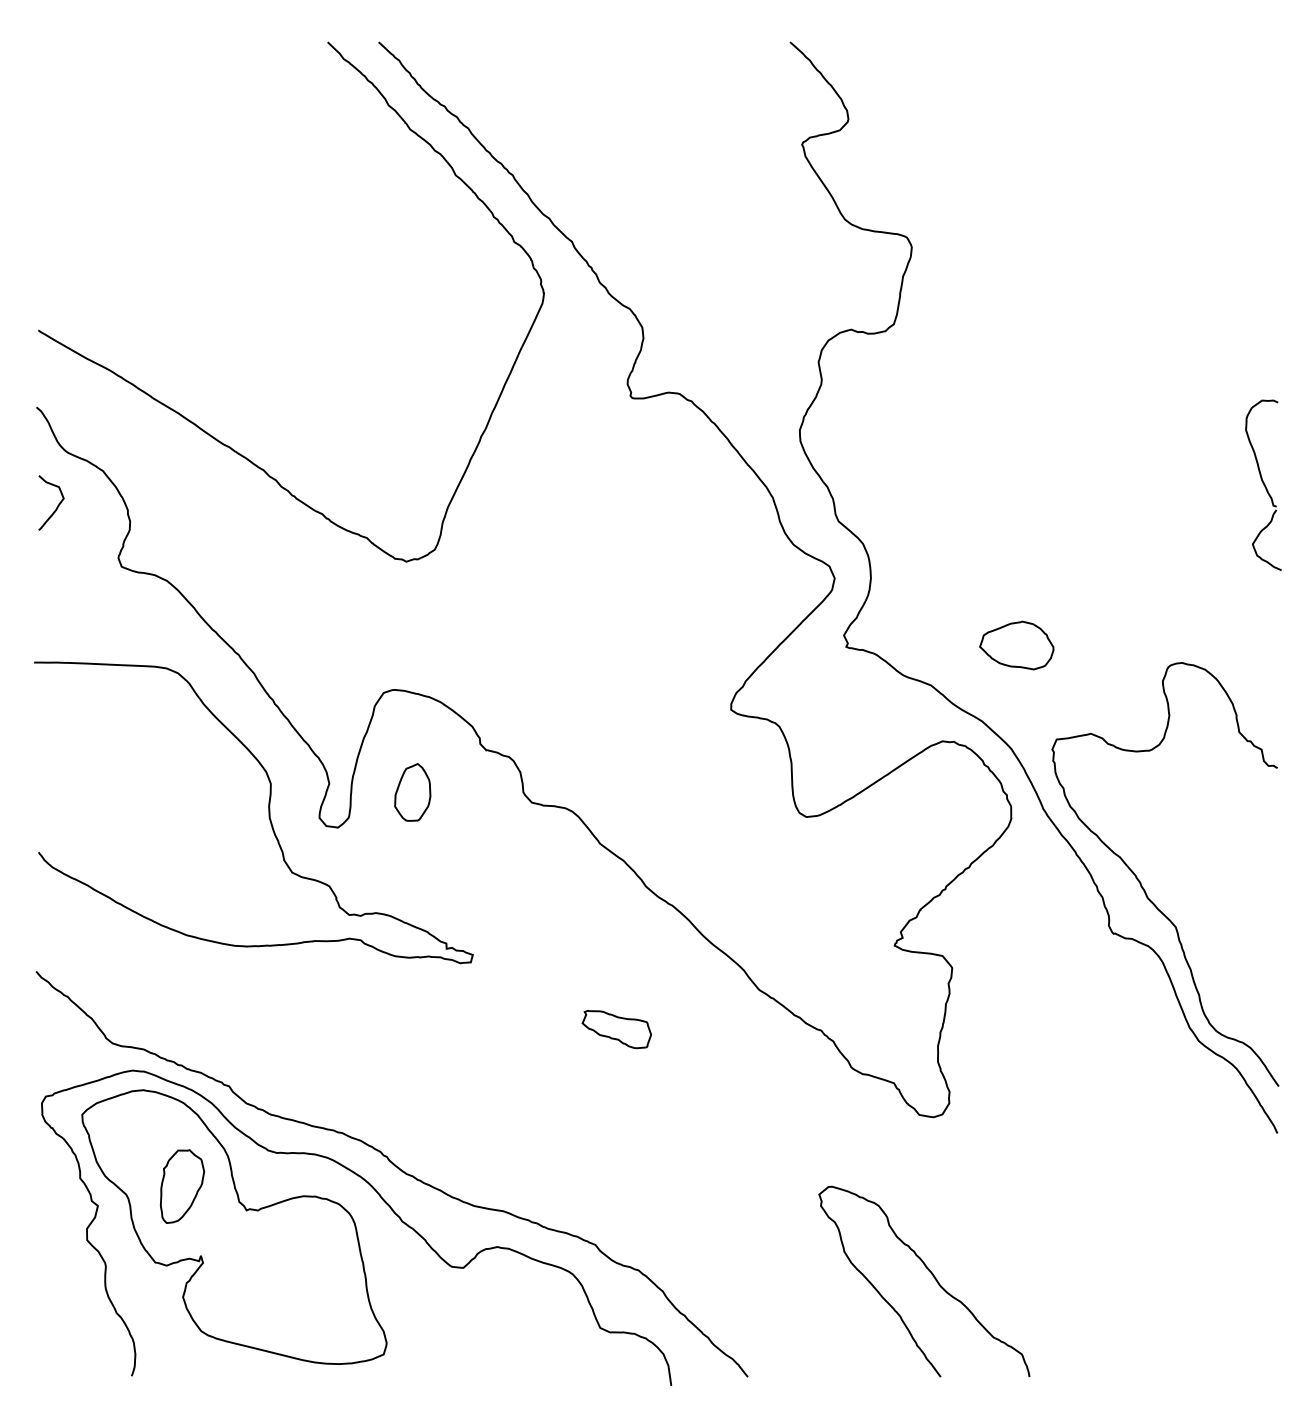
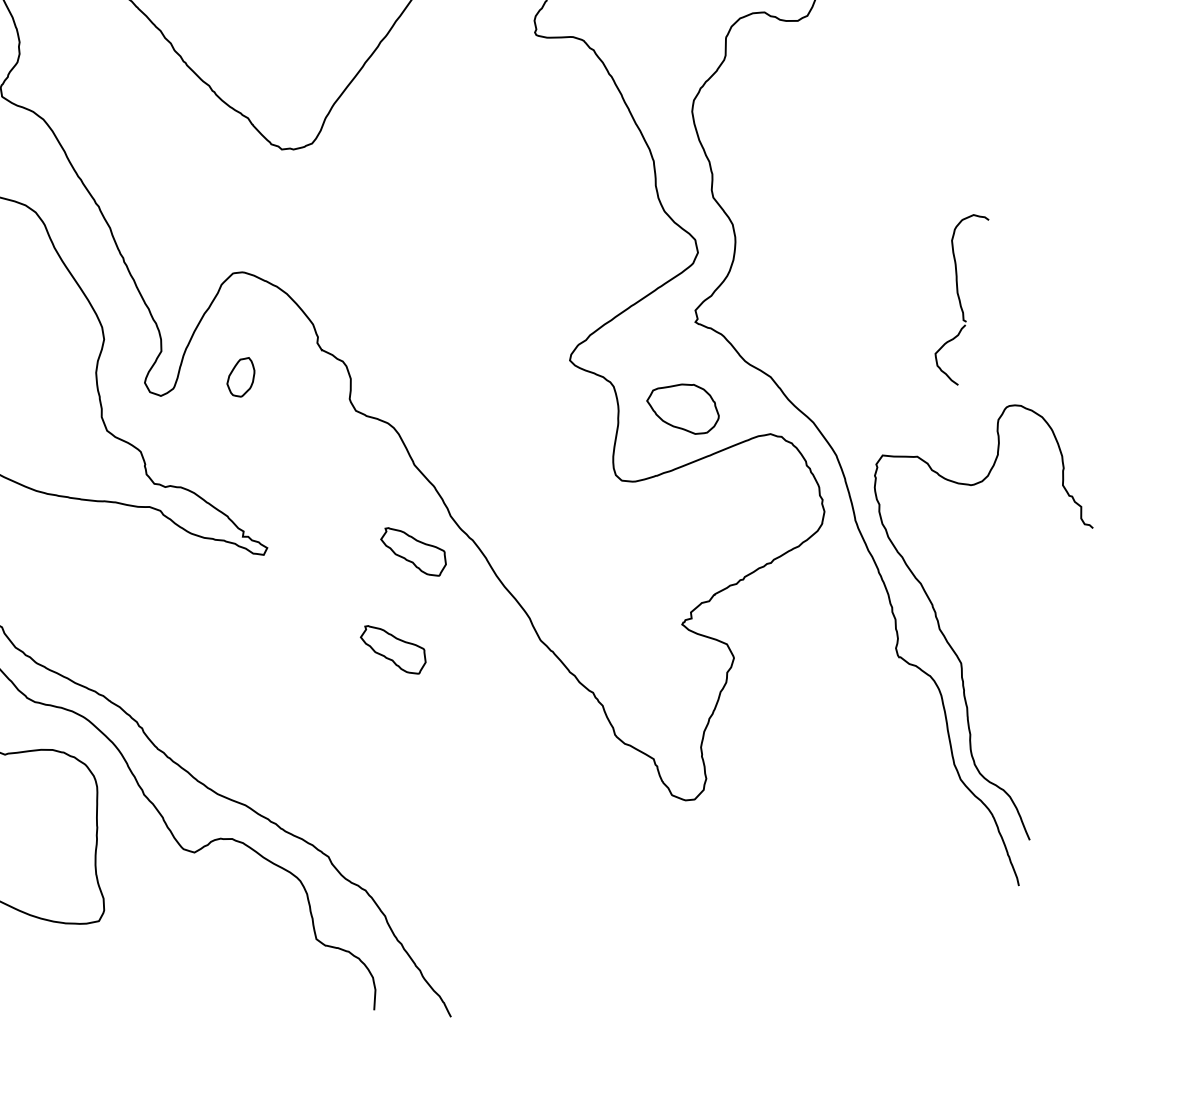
part: (1263, 484) -> (958, 297), moved
part: (1016, 645) -> (683, 406), moved
part: (412, 792) -> (241, 376), size x0.7
part: (616, 929) -> (413, 552), added
curve: (933, 1277) -> (652, 957), removed

